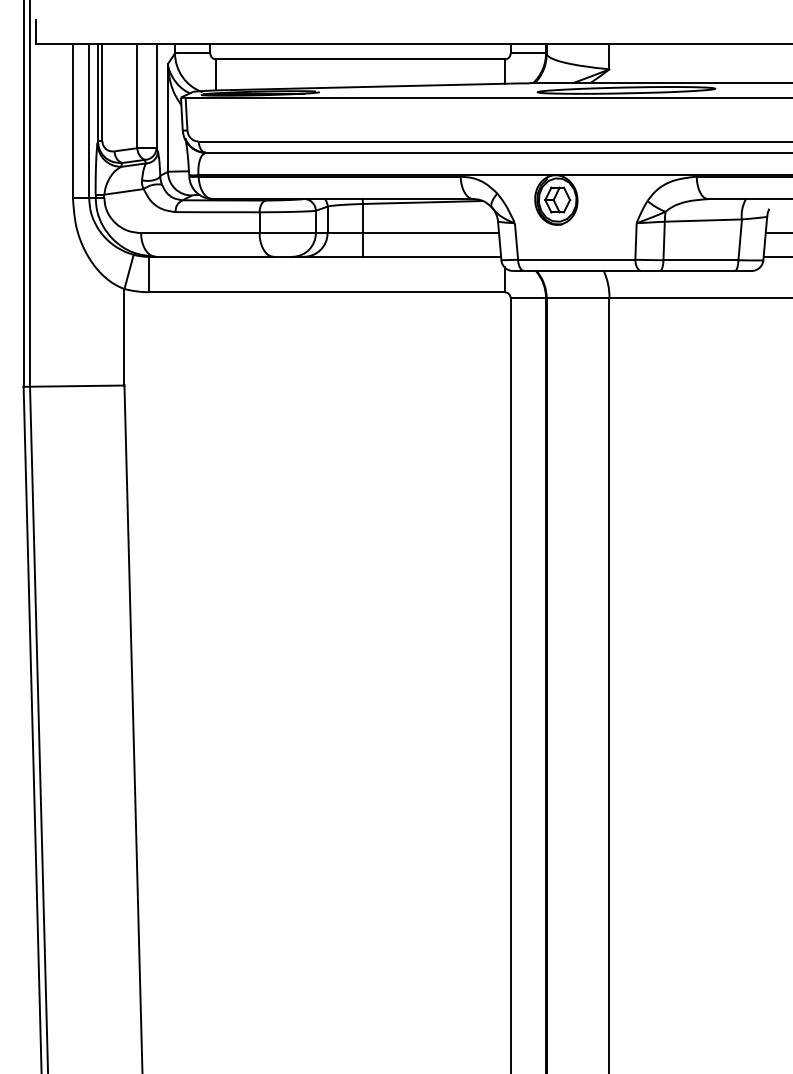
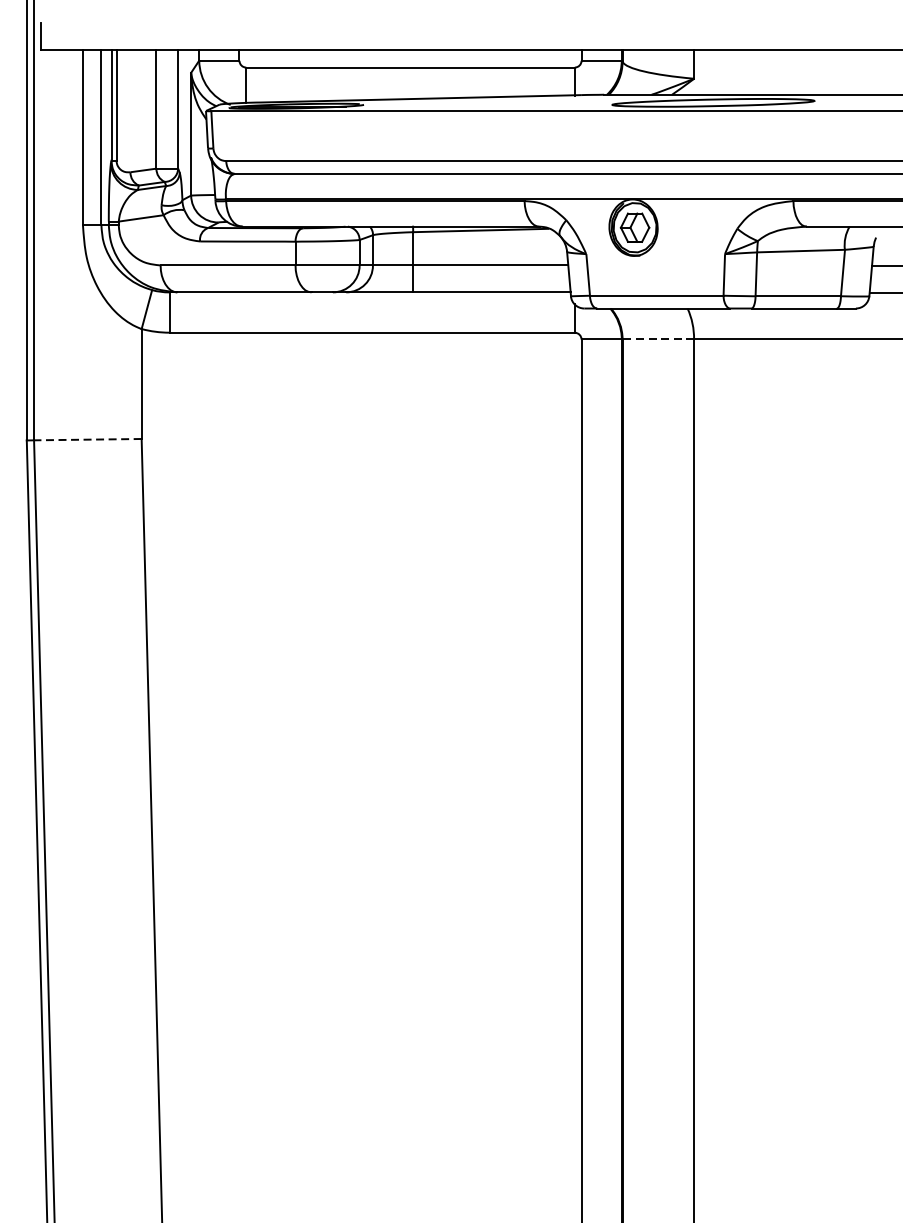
line: (577, 298) -> (657, 339), solid -> dashed
line: (76, 386) -> (87, 440), solid -> dashed

